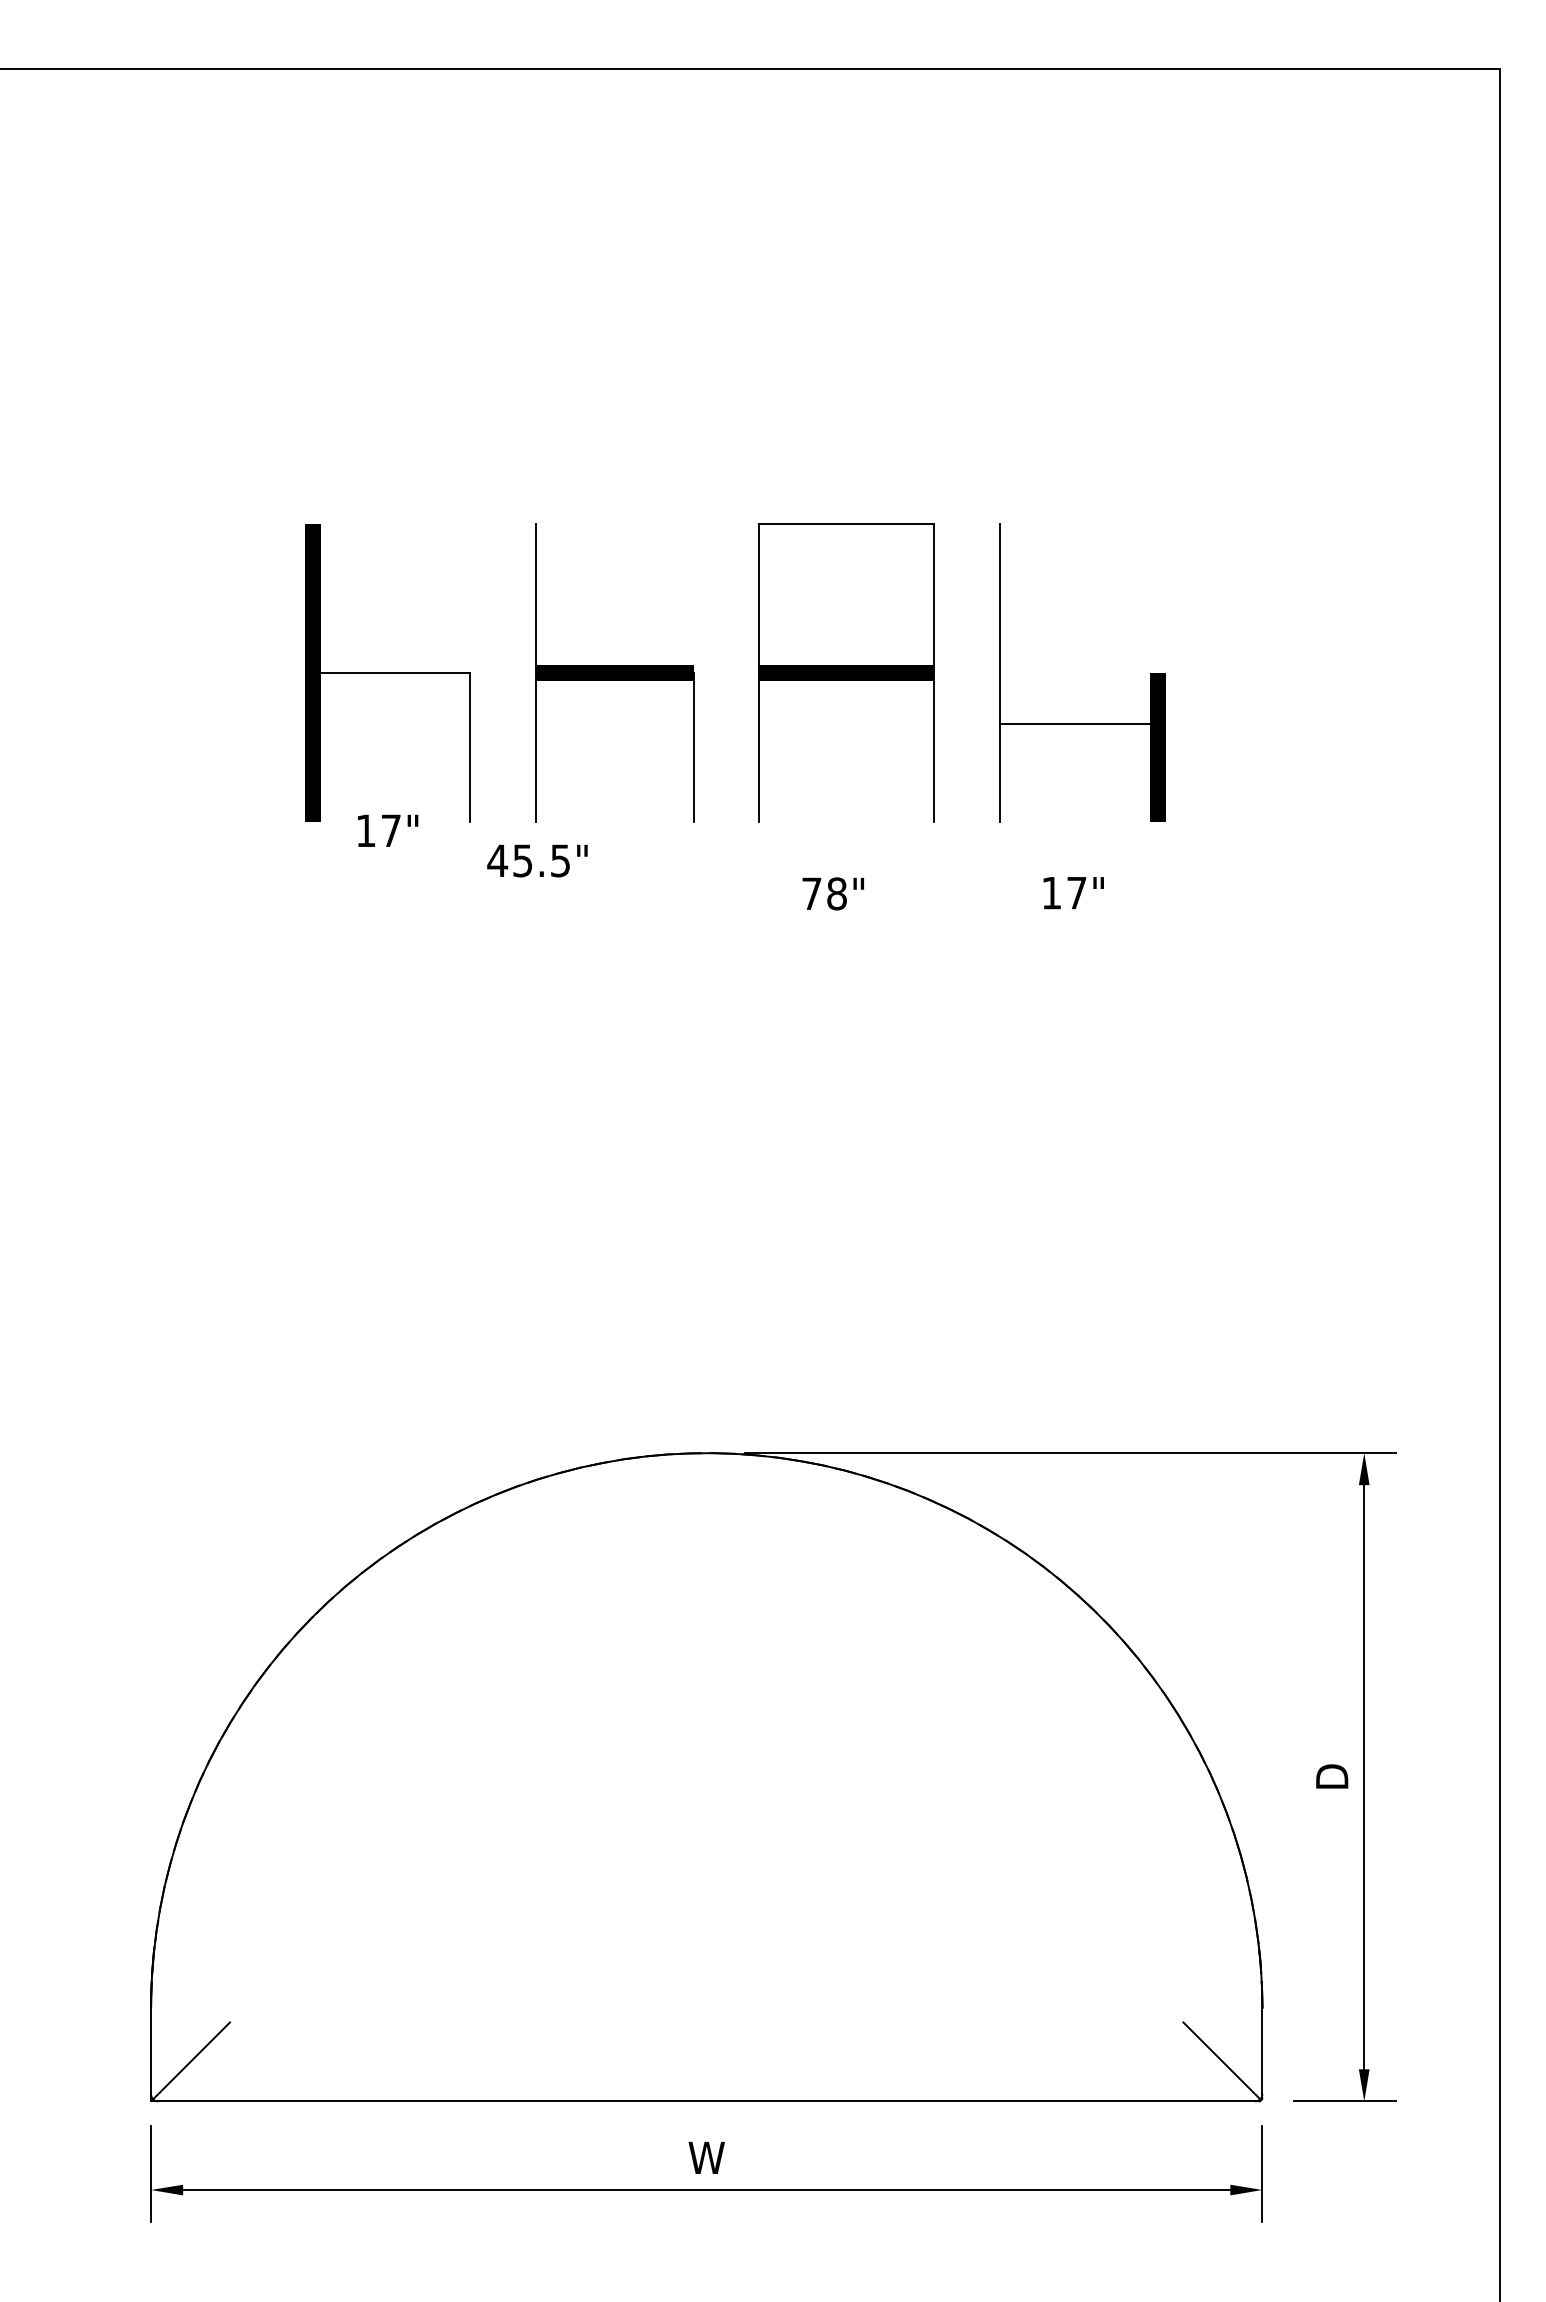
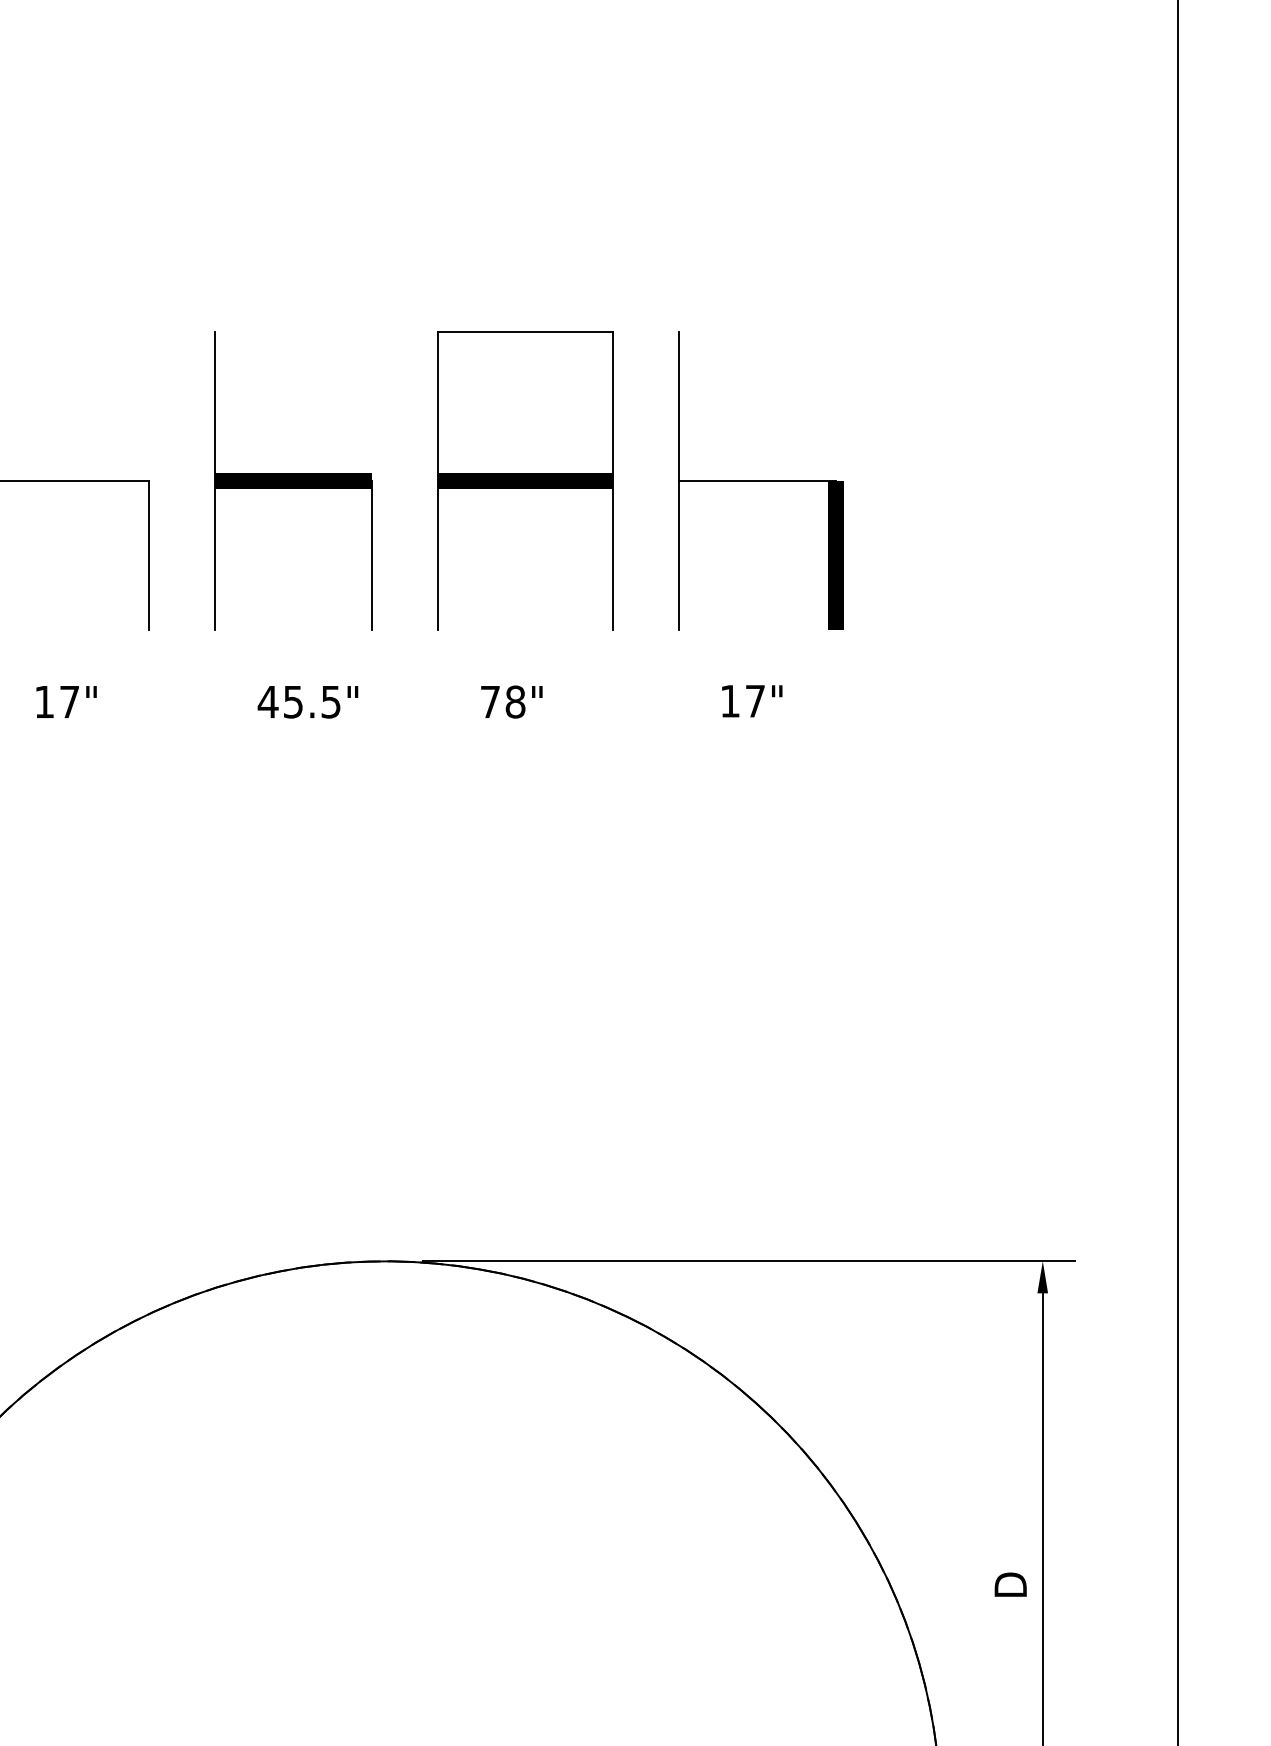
line: (1078, 723) -> (757, 480), moved
text: (388, 830) -> (67, 701), moved
text: (537, 860) -> (308, 701), moved

